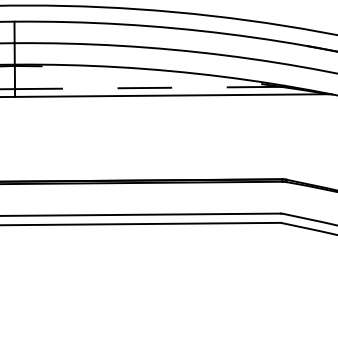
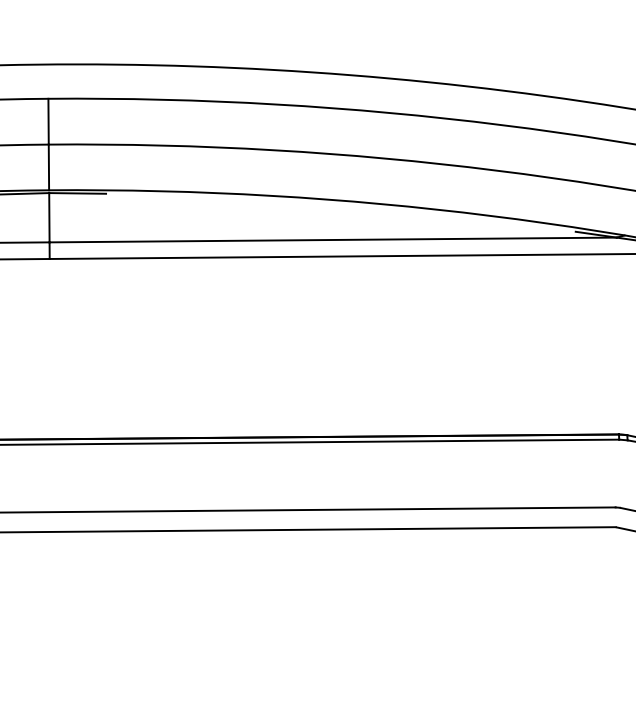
line: (147, 88) -> (331, 241), dashed -> solid

